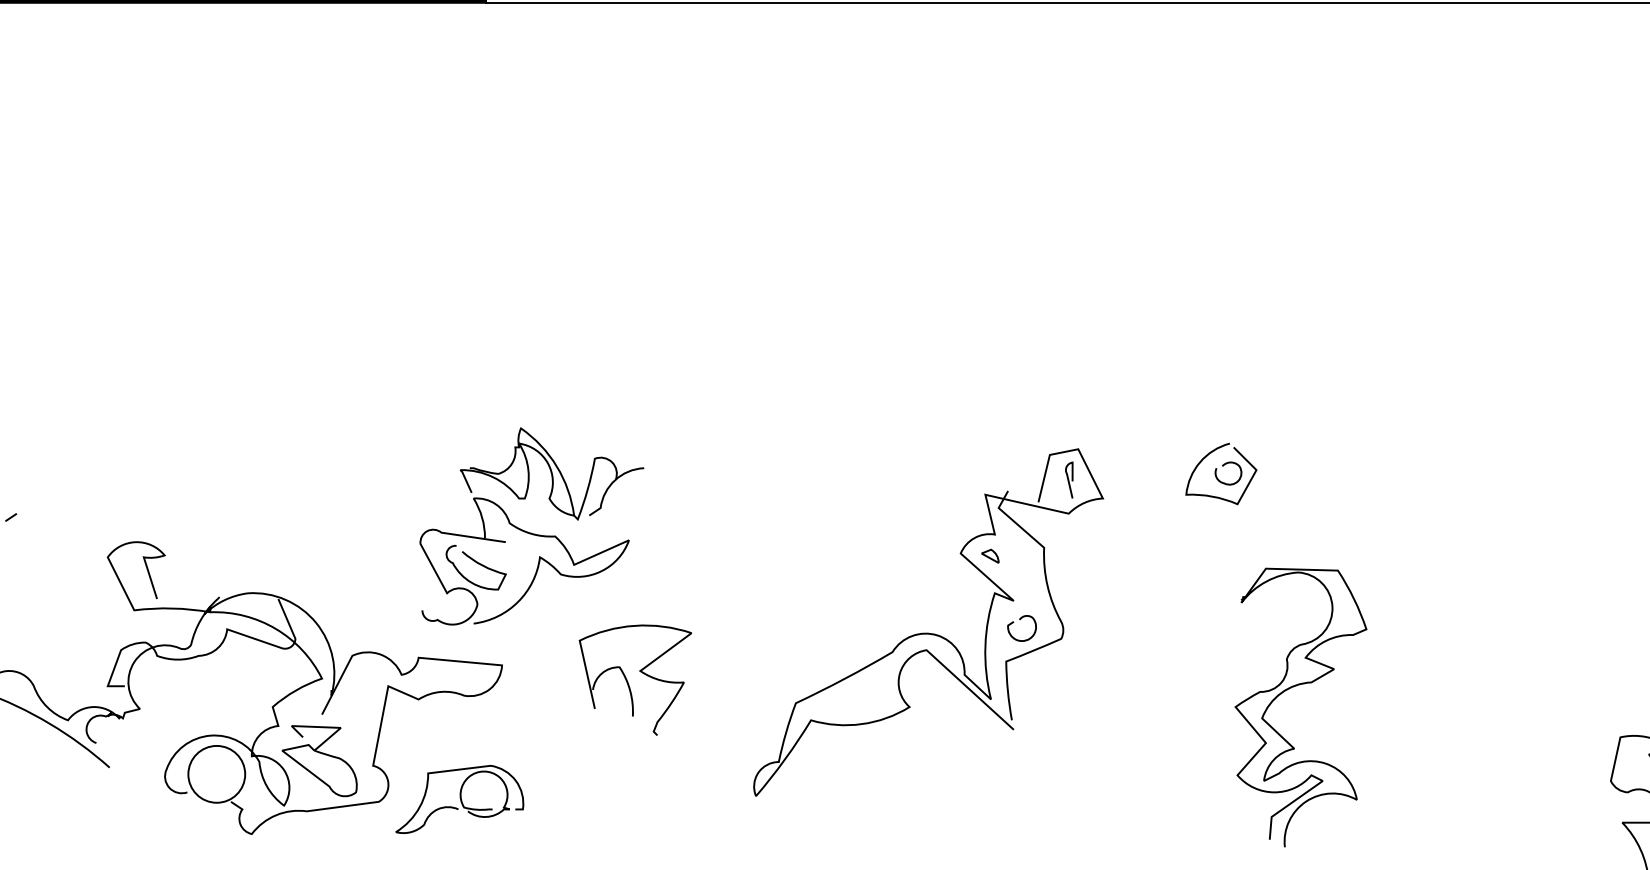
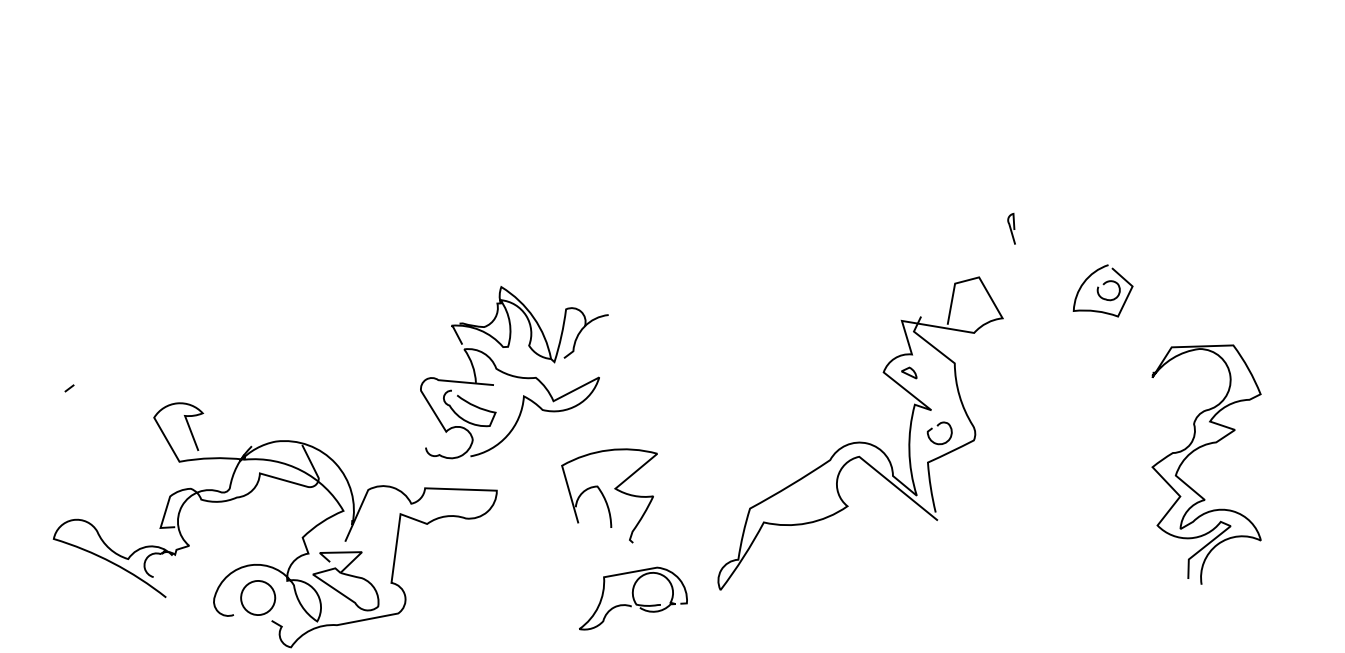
curve: (1069, 479) -> (1011, 228), moved
part: (1291, 688) -> (1199, 448), moved
circle: (216, 773) -> (257, 597), size x0.7
part: (459, 798) -> (632, 597), moved

